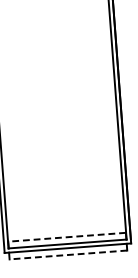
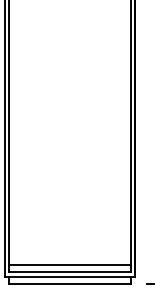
line: (66, 237) -> (69, 265), dashed -> solid
line: (67, 254) -> (69, 283), dashed -> solid

